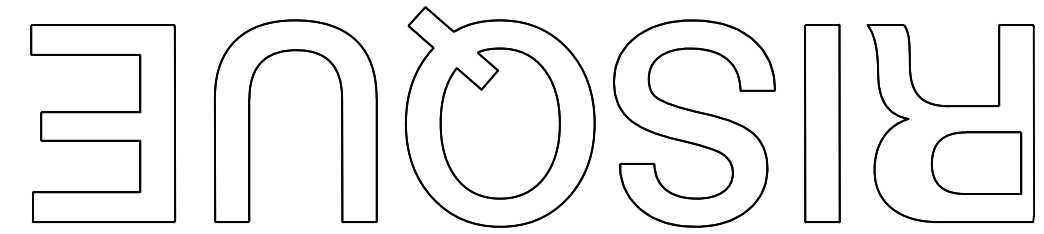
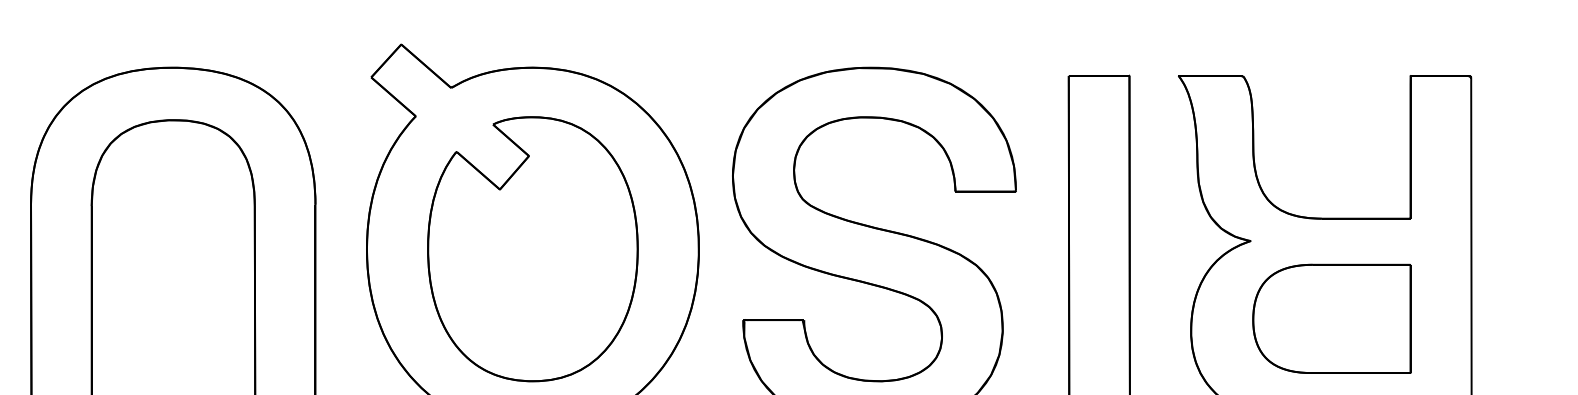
part: (976, 162) -> (1331, 317), moved

